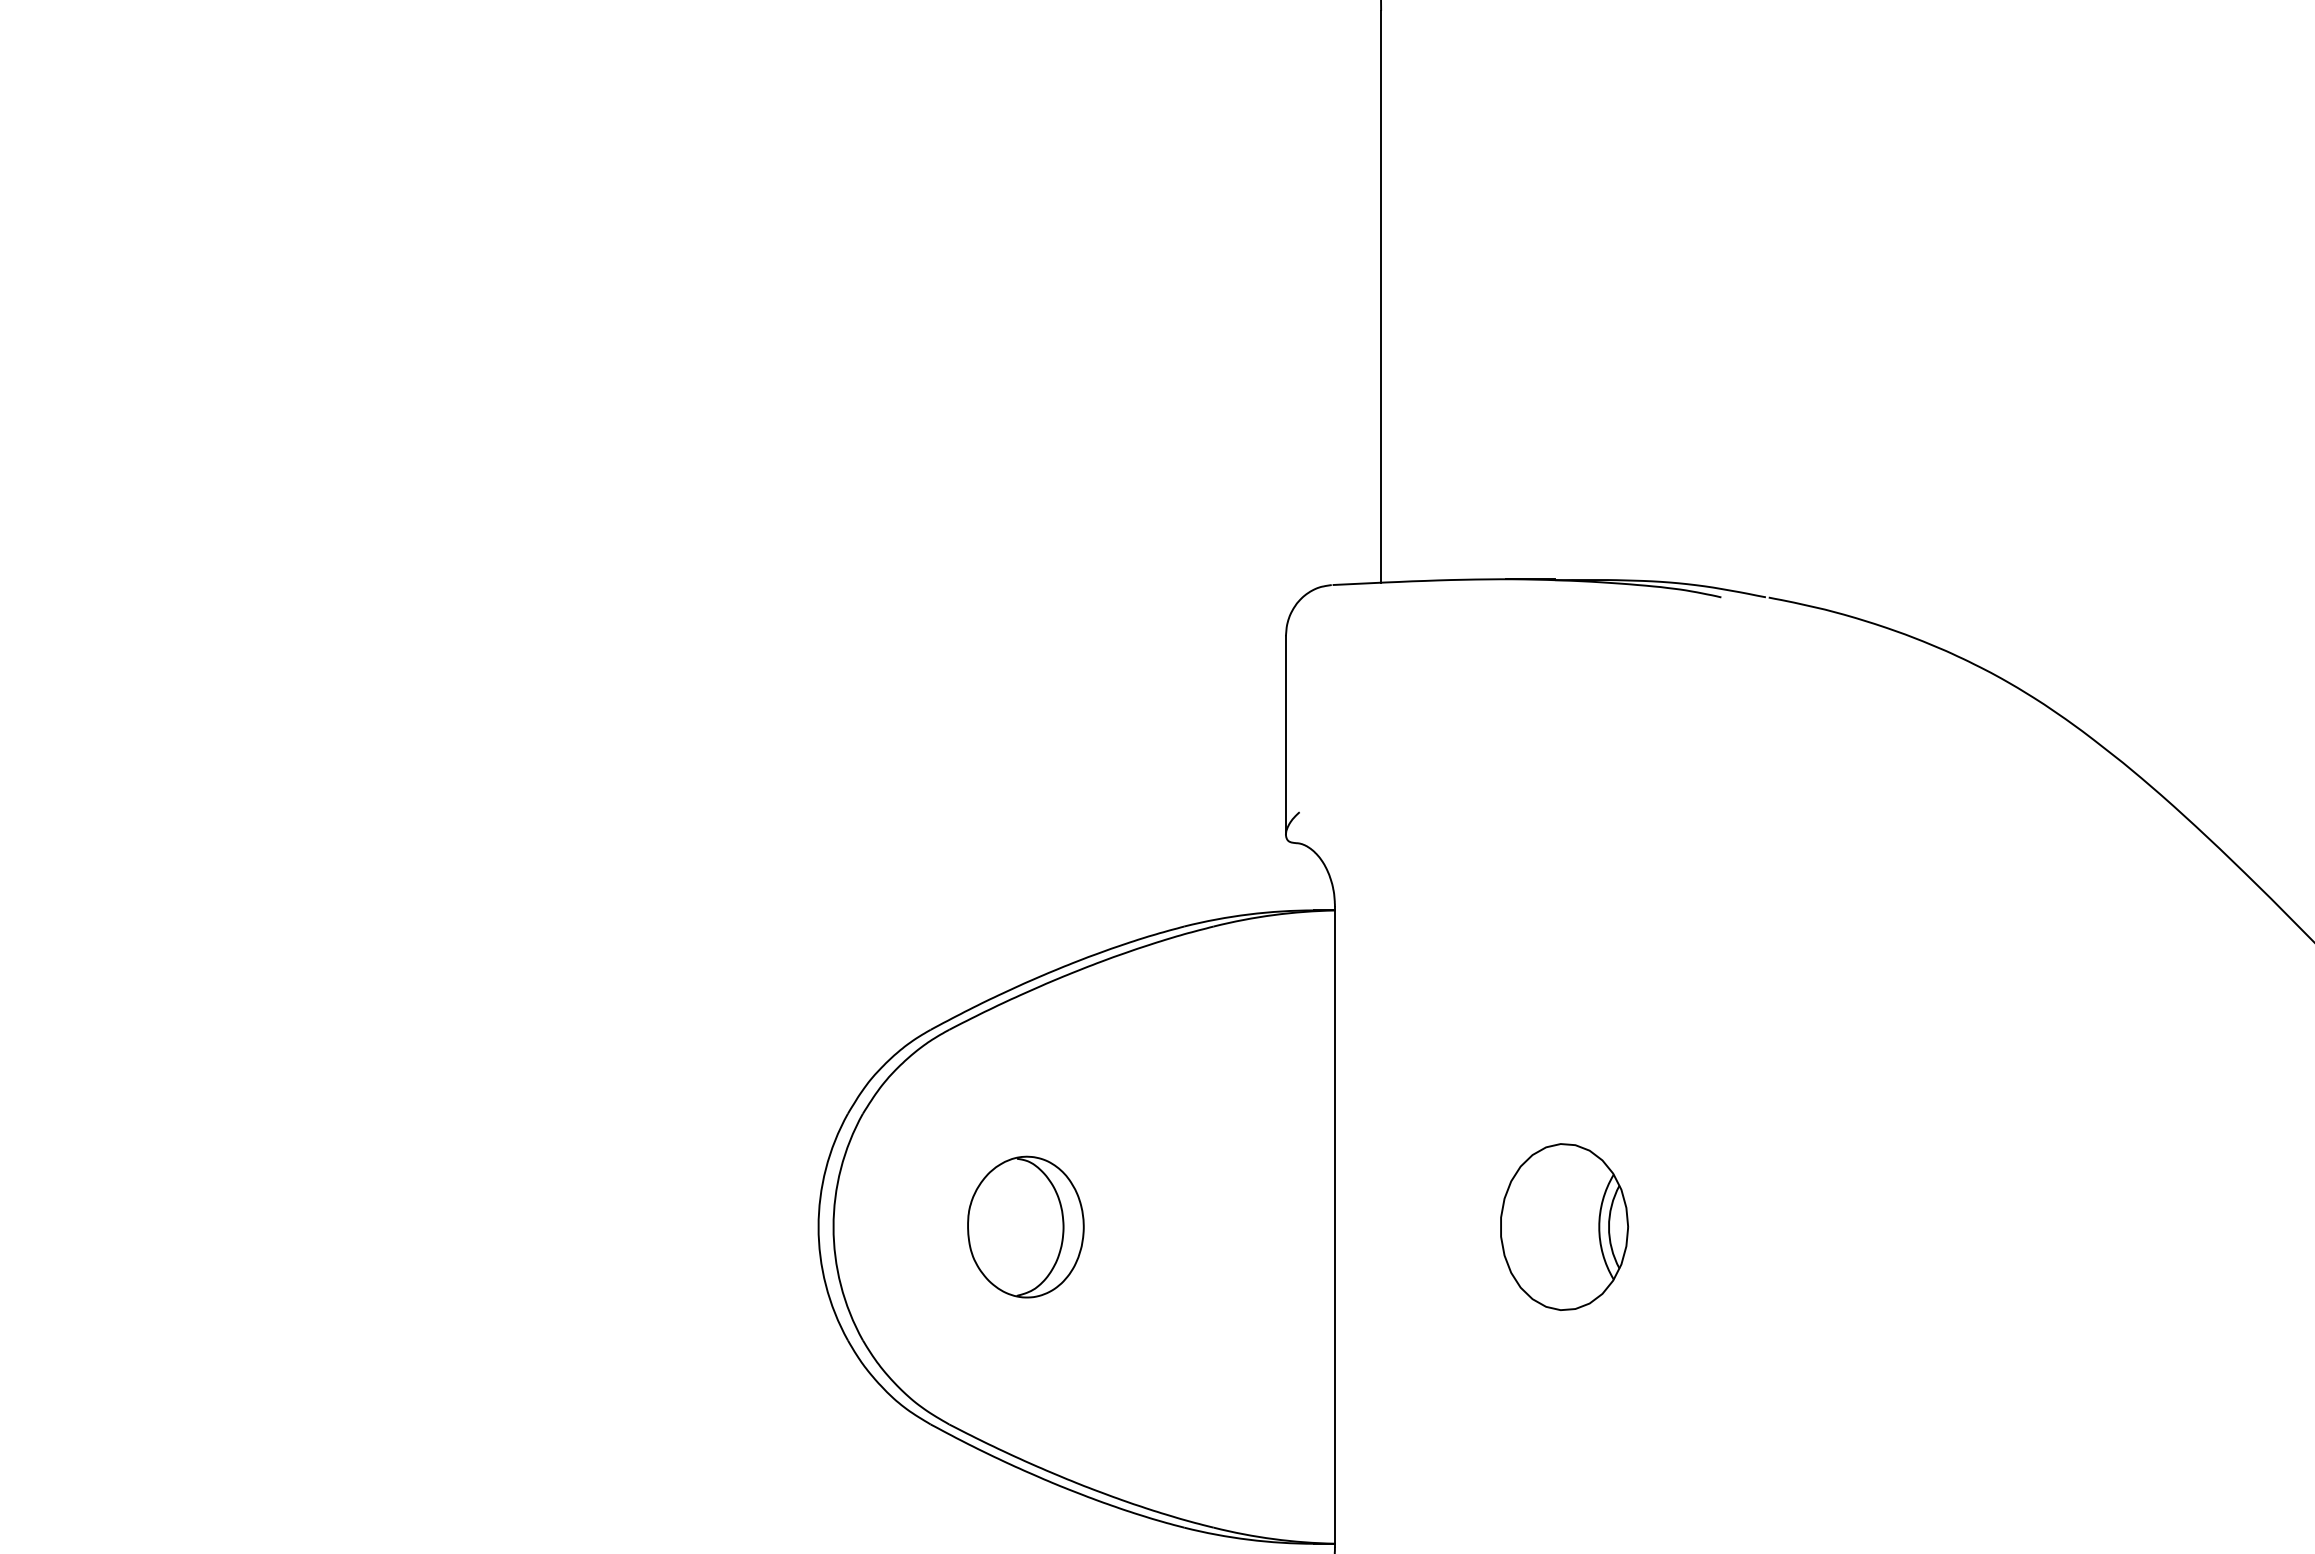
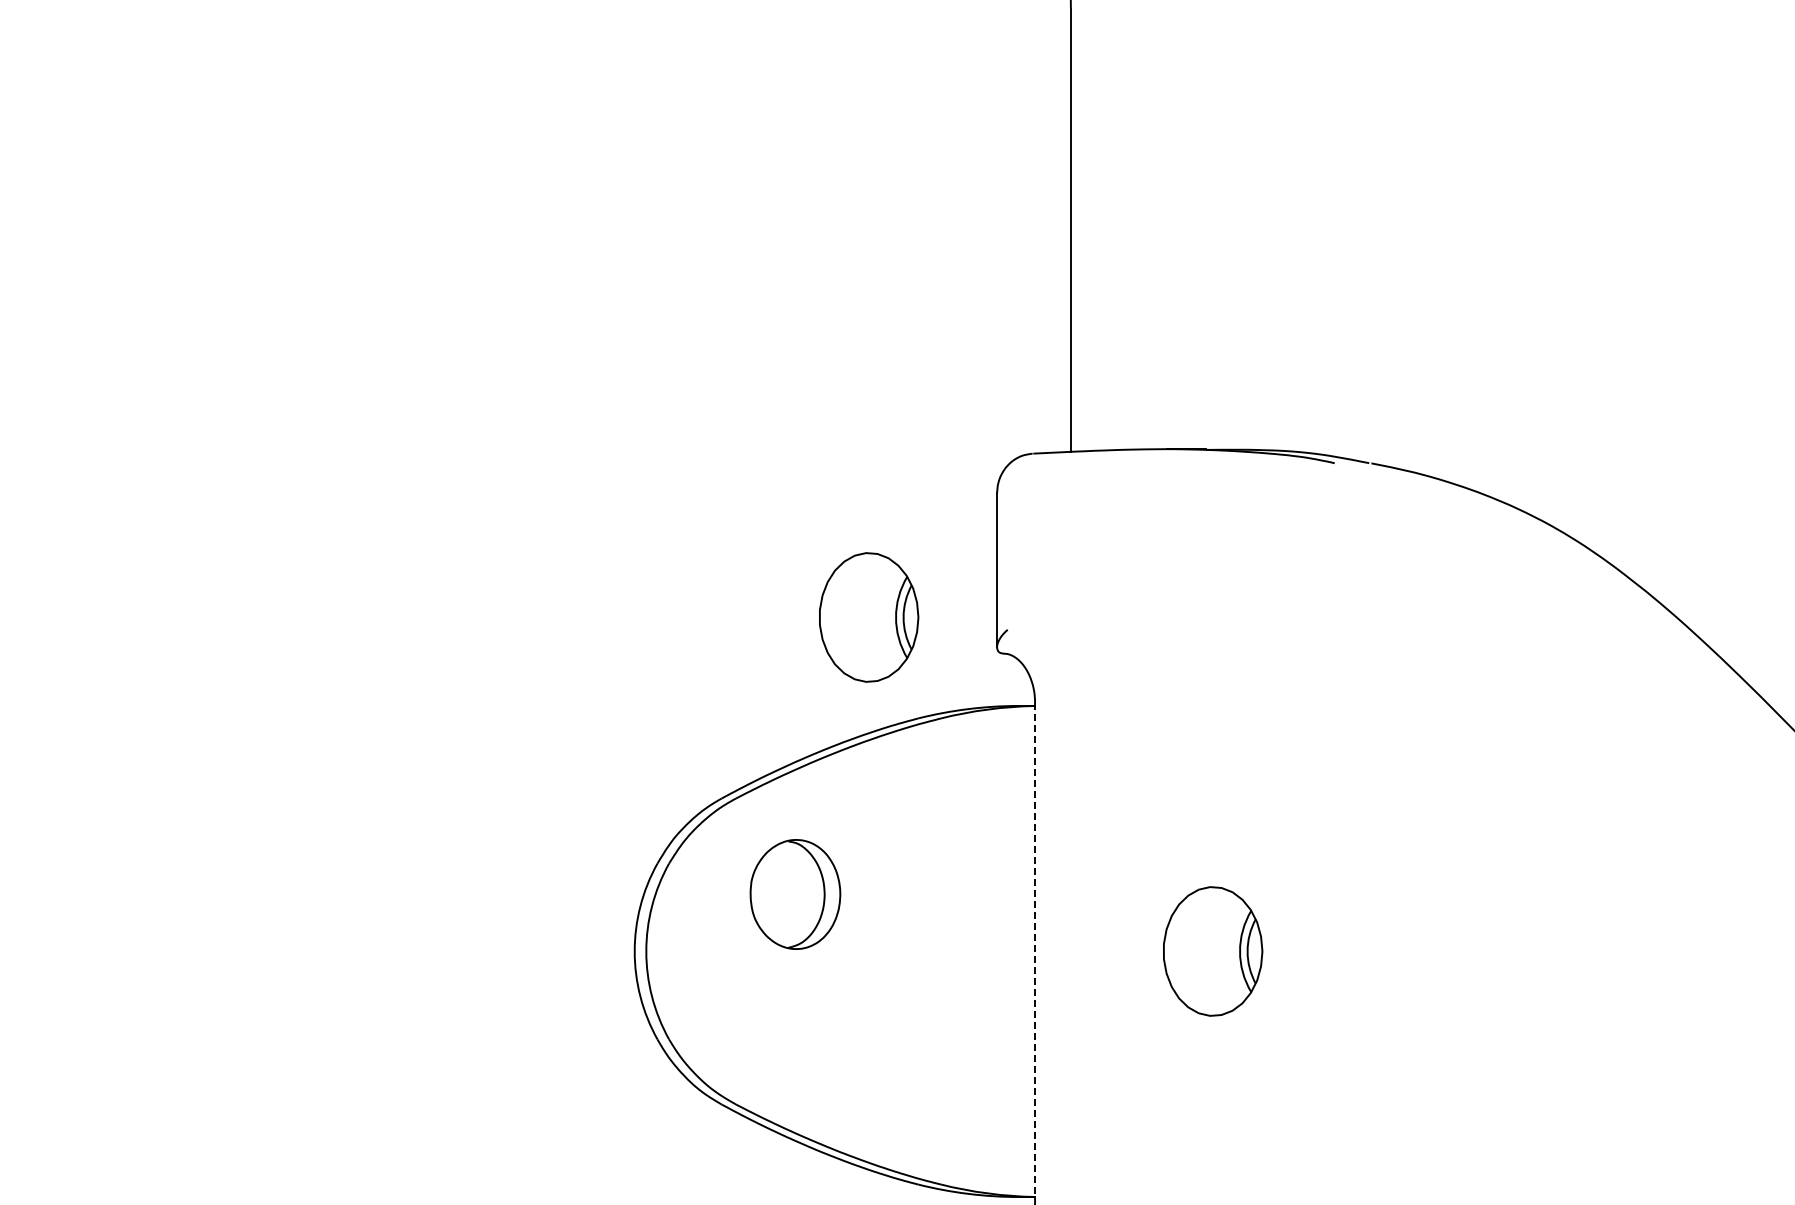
part: (1121, 796) -> (869, 617), added
part: (1025, 1227) -> (795, 894), moved
line: (1335, 1228) -> (1035, 952), solid -> dashed

